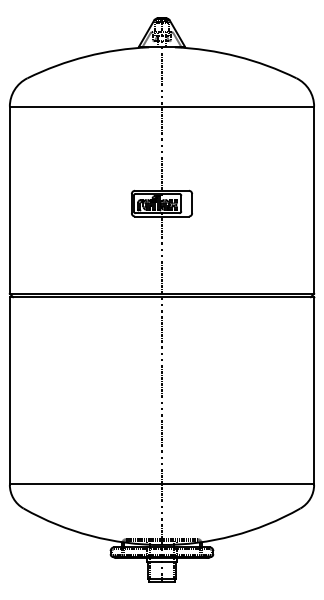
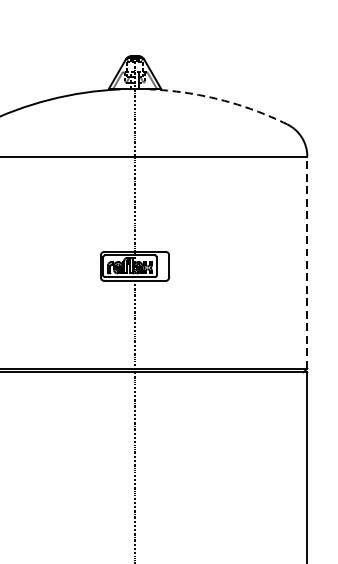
arc: (237, 56) -> (220, 99), solid -> dashed
line: (314, 200) -> (307, 262), solid -> dashed

